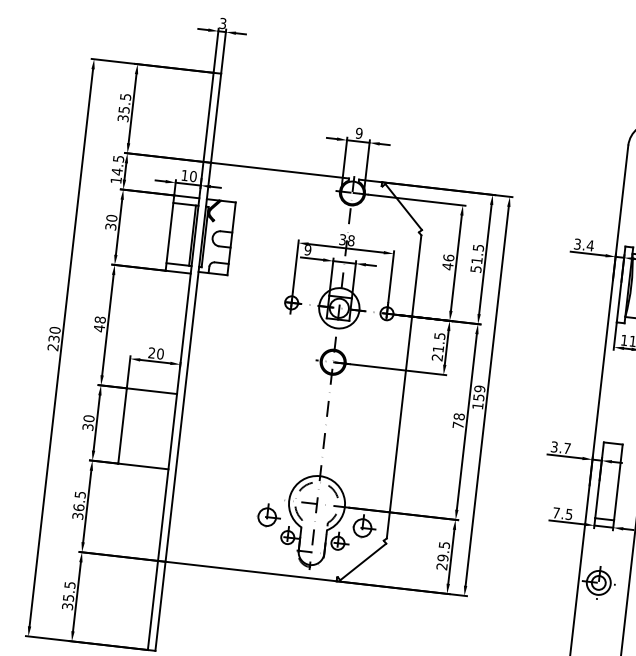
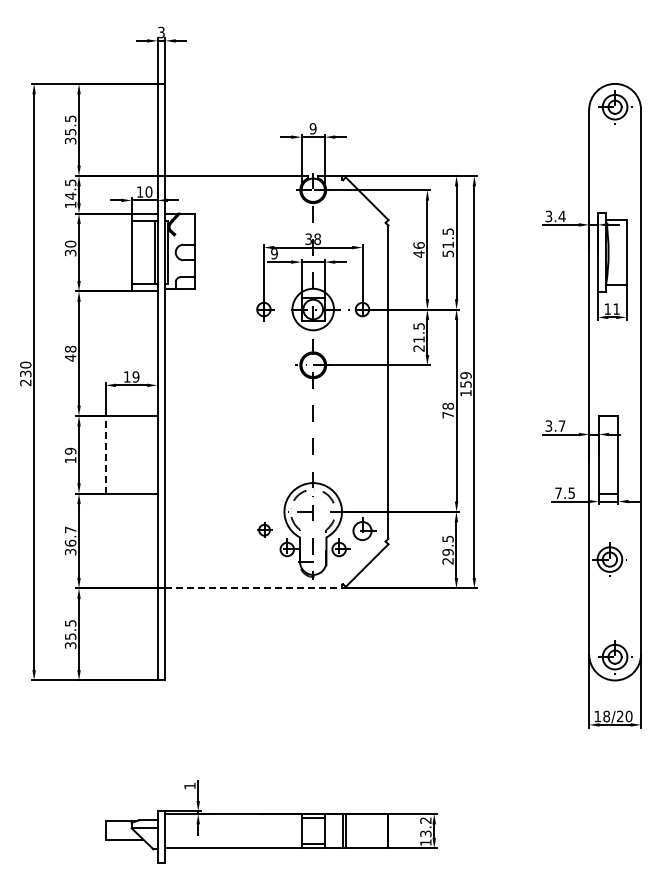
text: (156, 353) -> (131, 376), 20 -> 19
text: (88, 422) -> (70, 455), 30 -> 19
line: (122, 425) -> (105, 454), solid -> dashed
text: (80, 494) -> (70, 529), 36.5 -> 36.7
part: (269, 514) -> (265, 528), size x0.6
line: (251, 571) -> (254, 588), solid -> dashed

